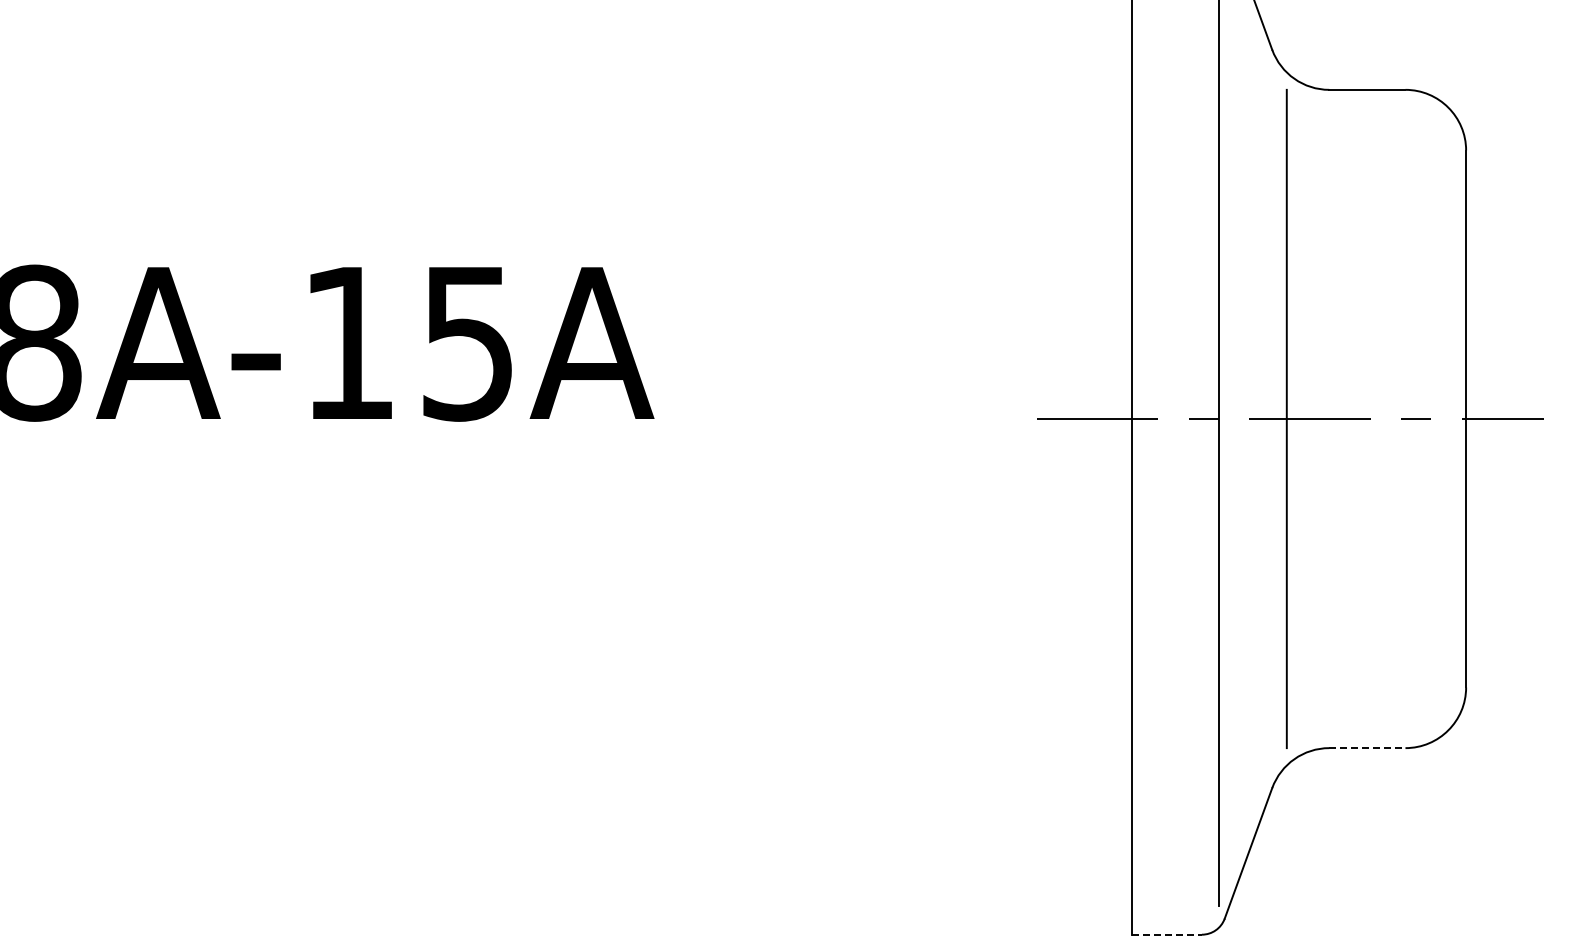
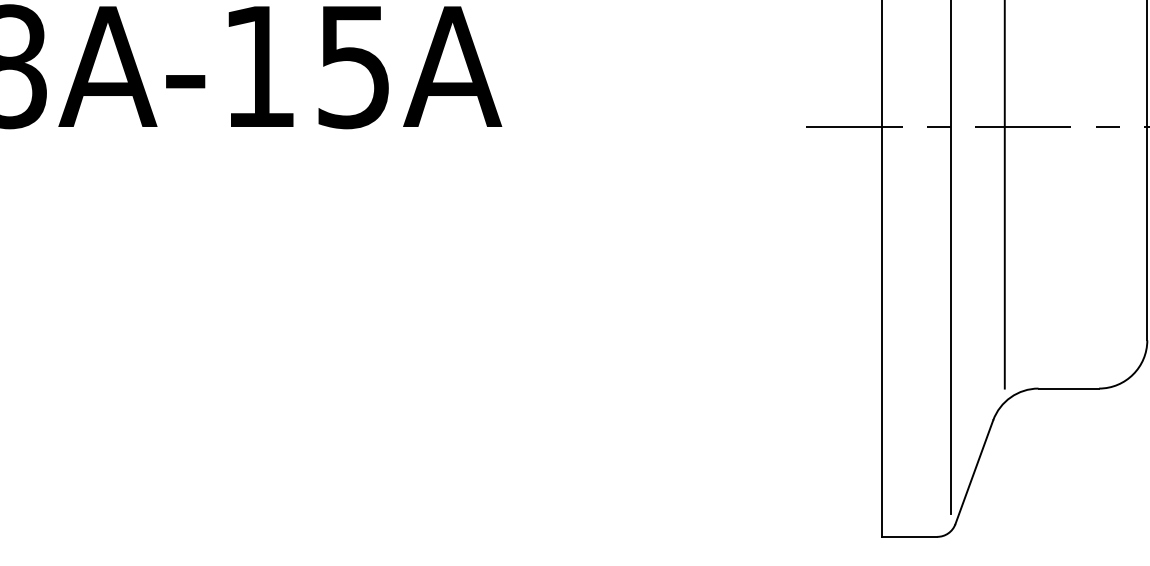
line: (1367, 748) -> (1068, 388), dashed -> solid
line: (1167, 934) -> (909, 536), dashed -> solid

